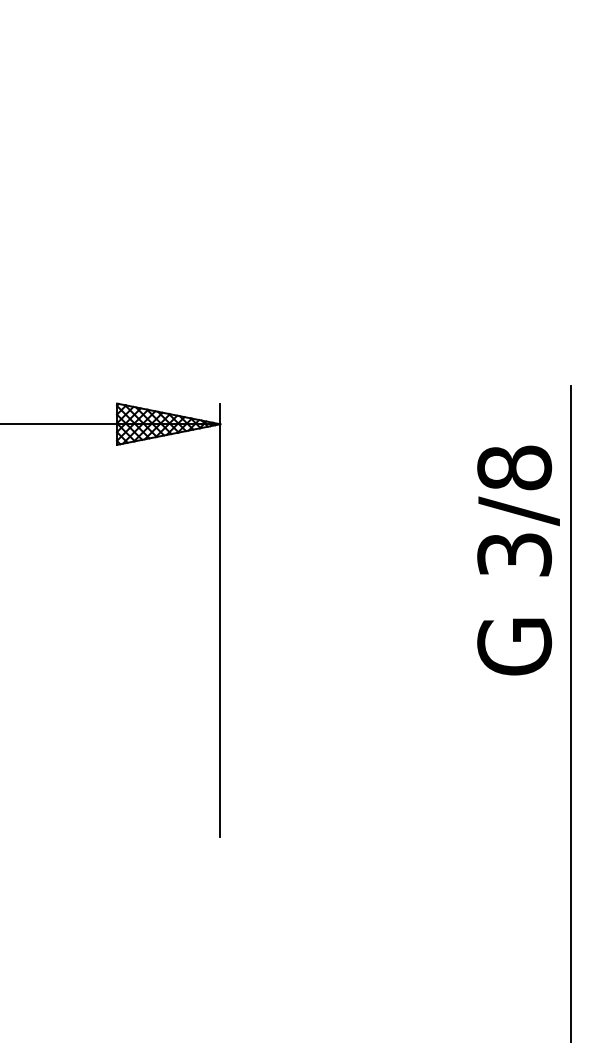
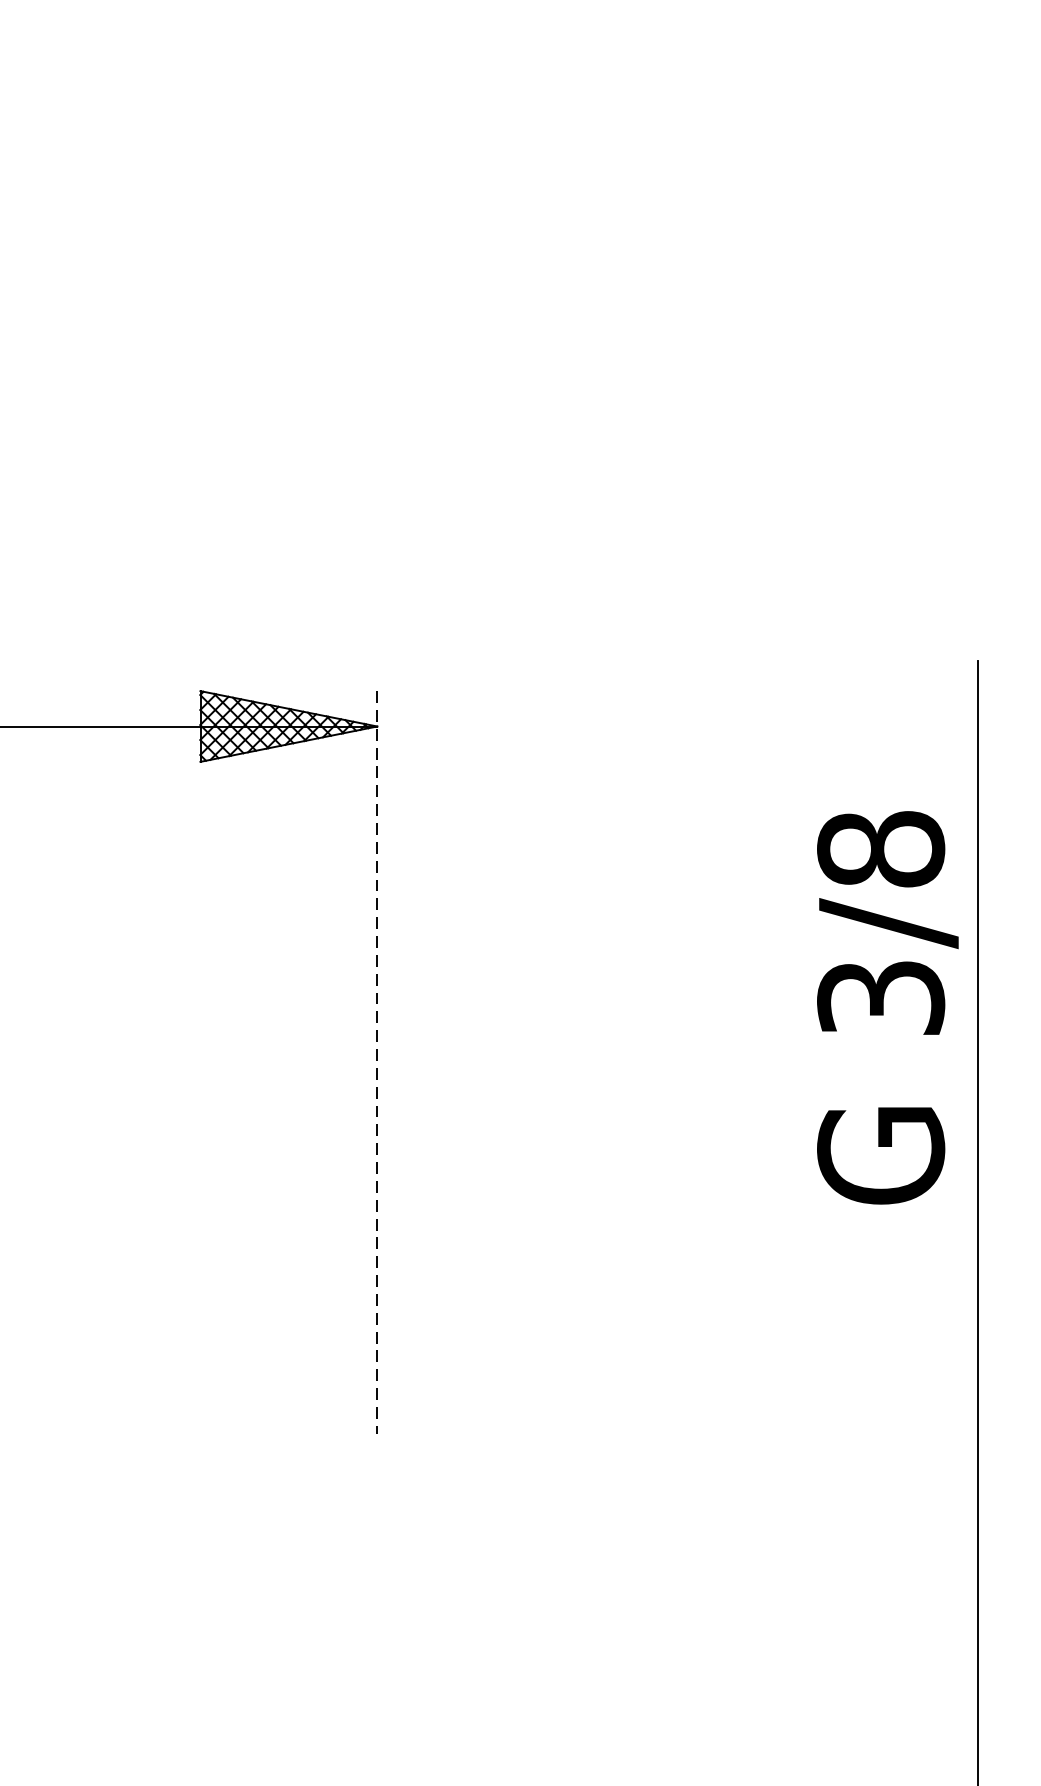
text: (518, 560) -> (887, 1007), moved
line: (220, 620) -> (377, 1062), solid -> dashed

